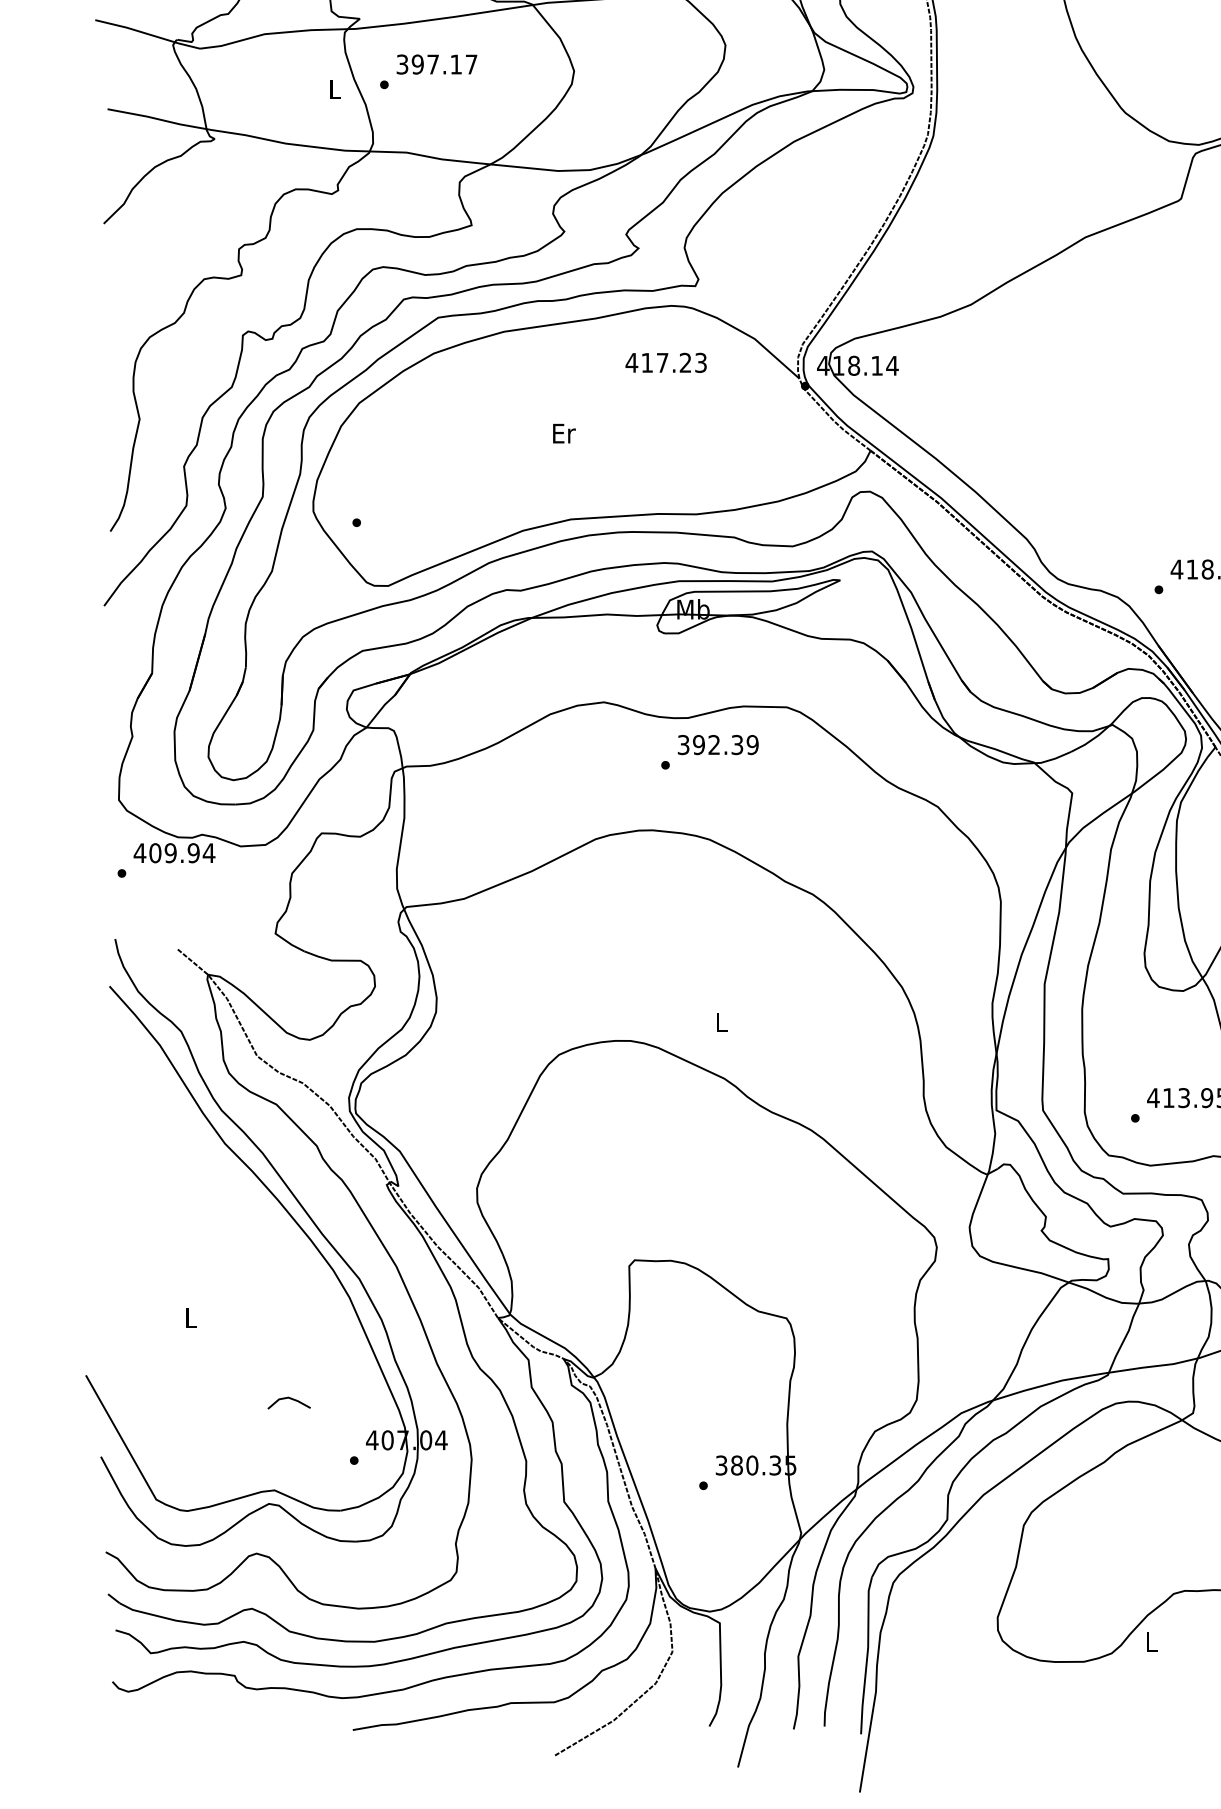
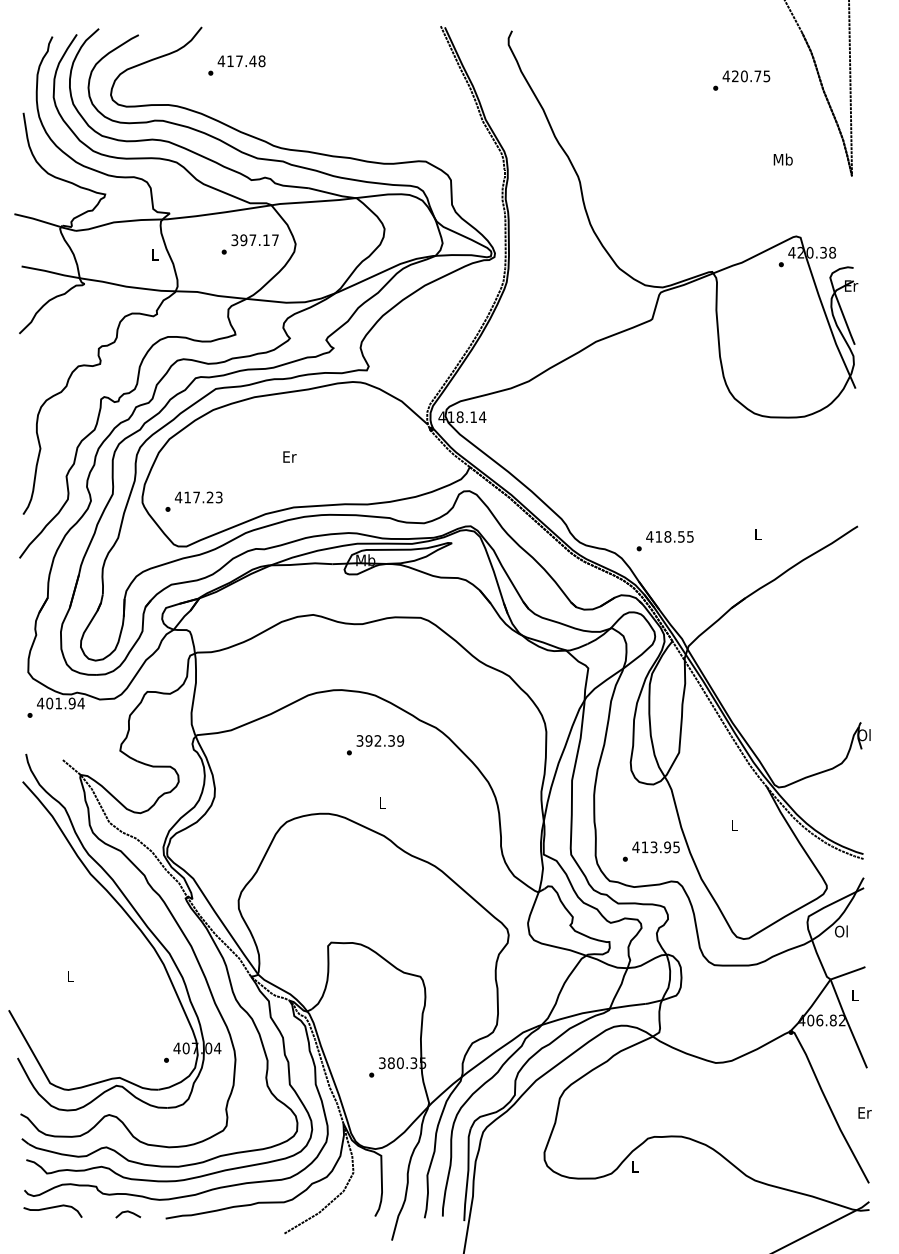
text: (427, 71) -> (249, 244), moved
text: (665, 362) -> (198, 497), moved
text: (709, 752) -> (375, 745), moved
text: (170, 853) -> (58, 703), 409.94 -> 401.94
line: (289, 1399) -> (128, 1212), moved
curve: (160, 1712) -> (52, 1208), added

